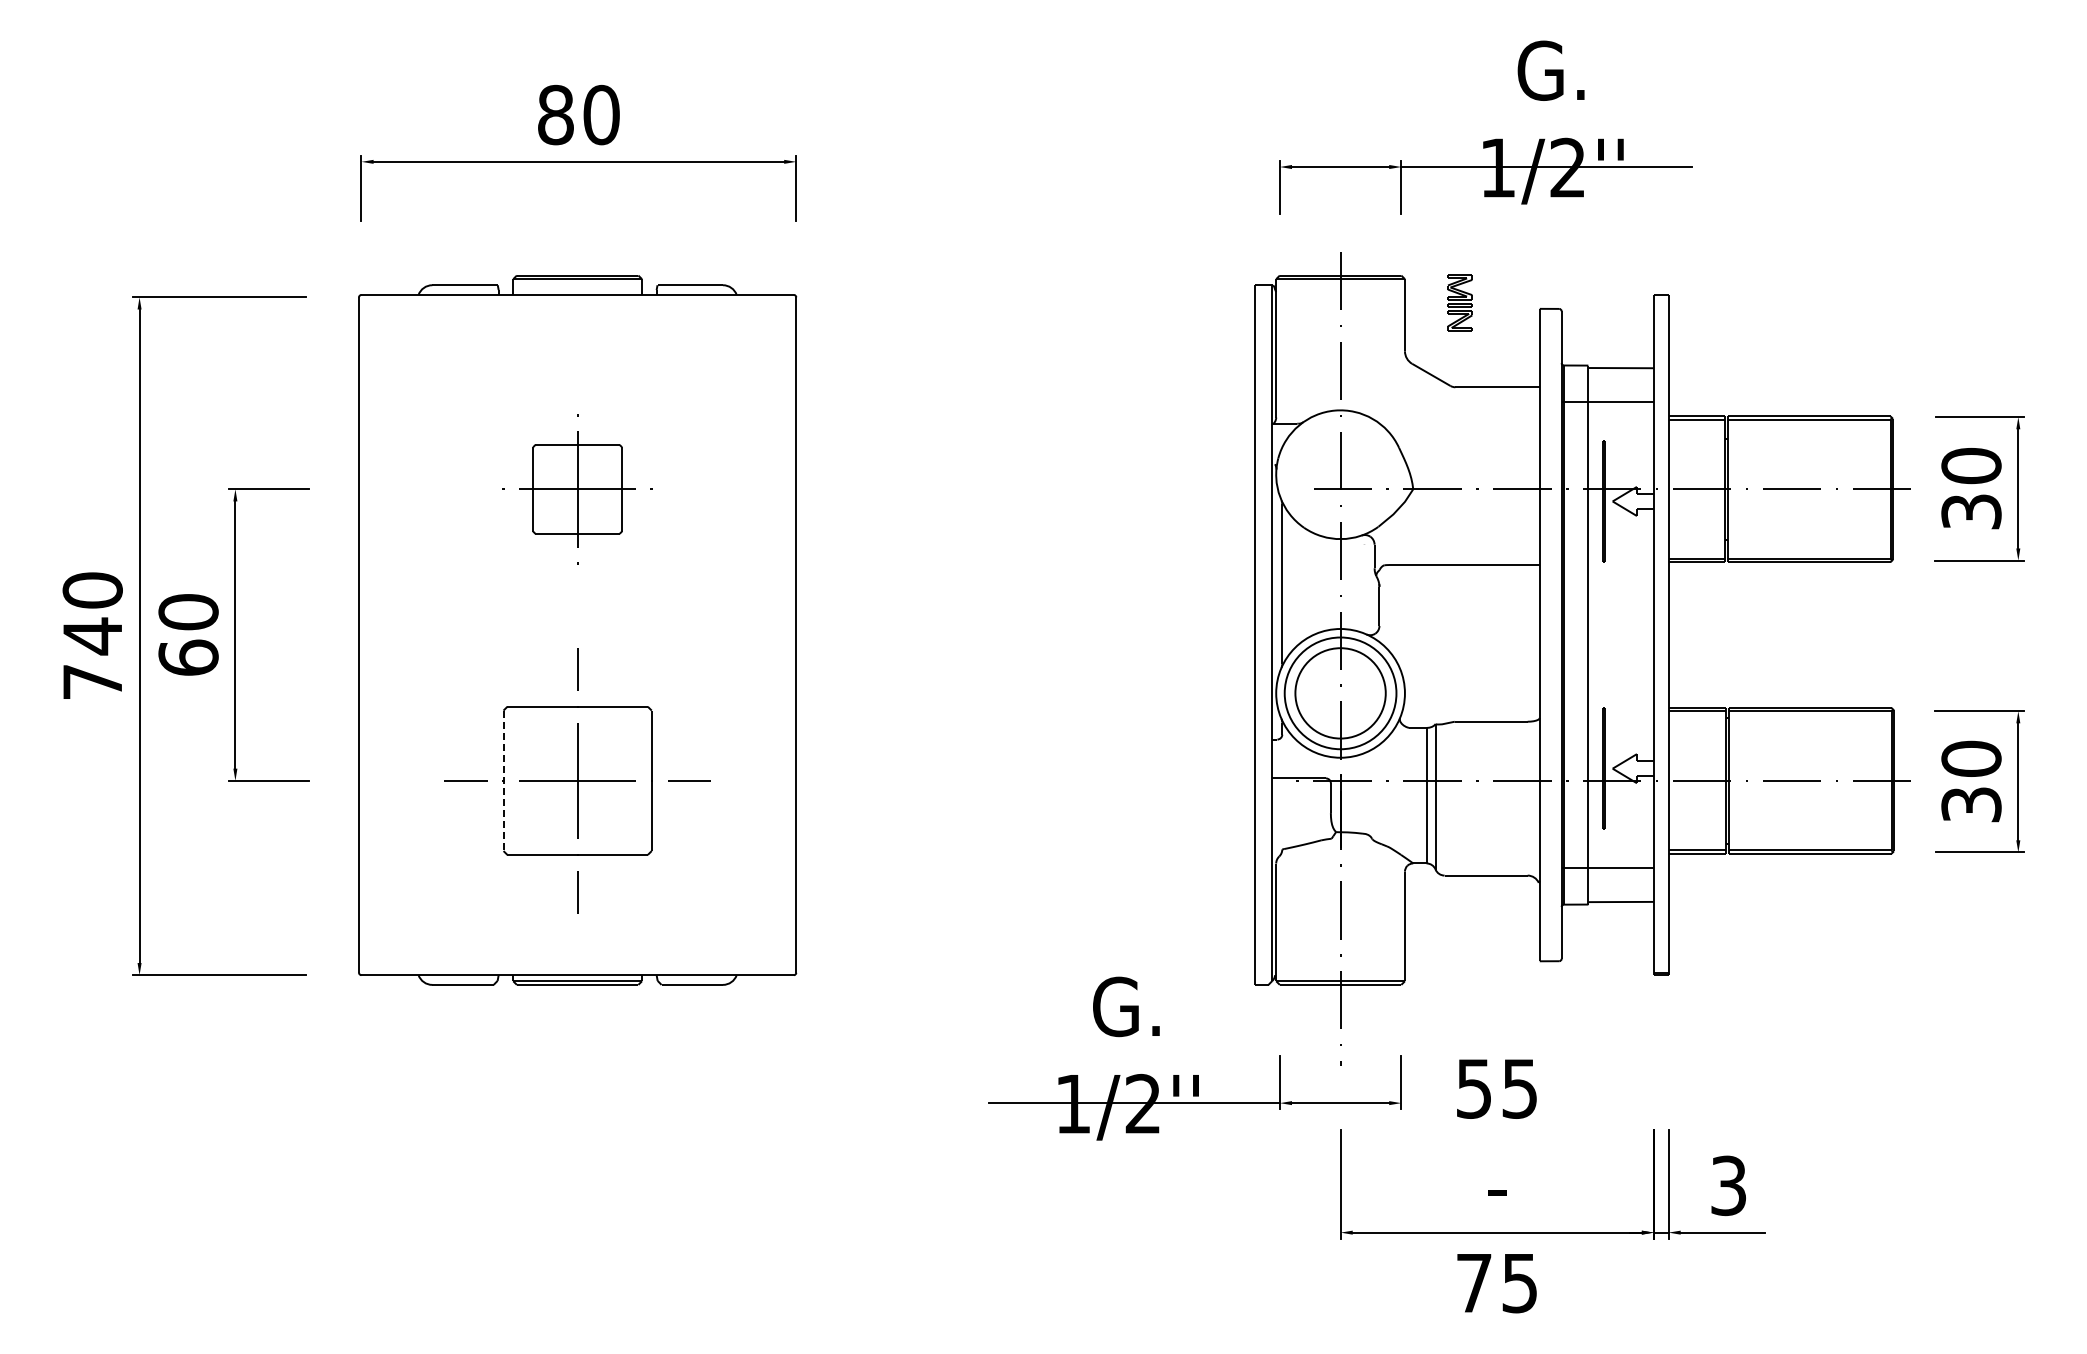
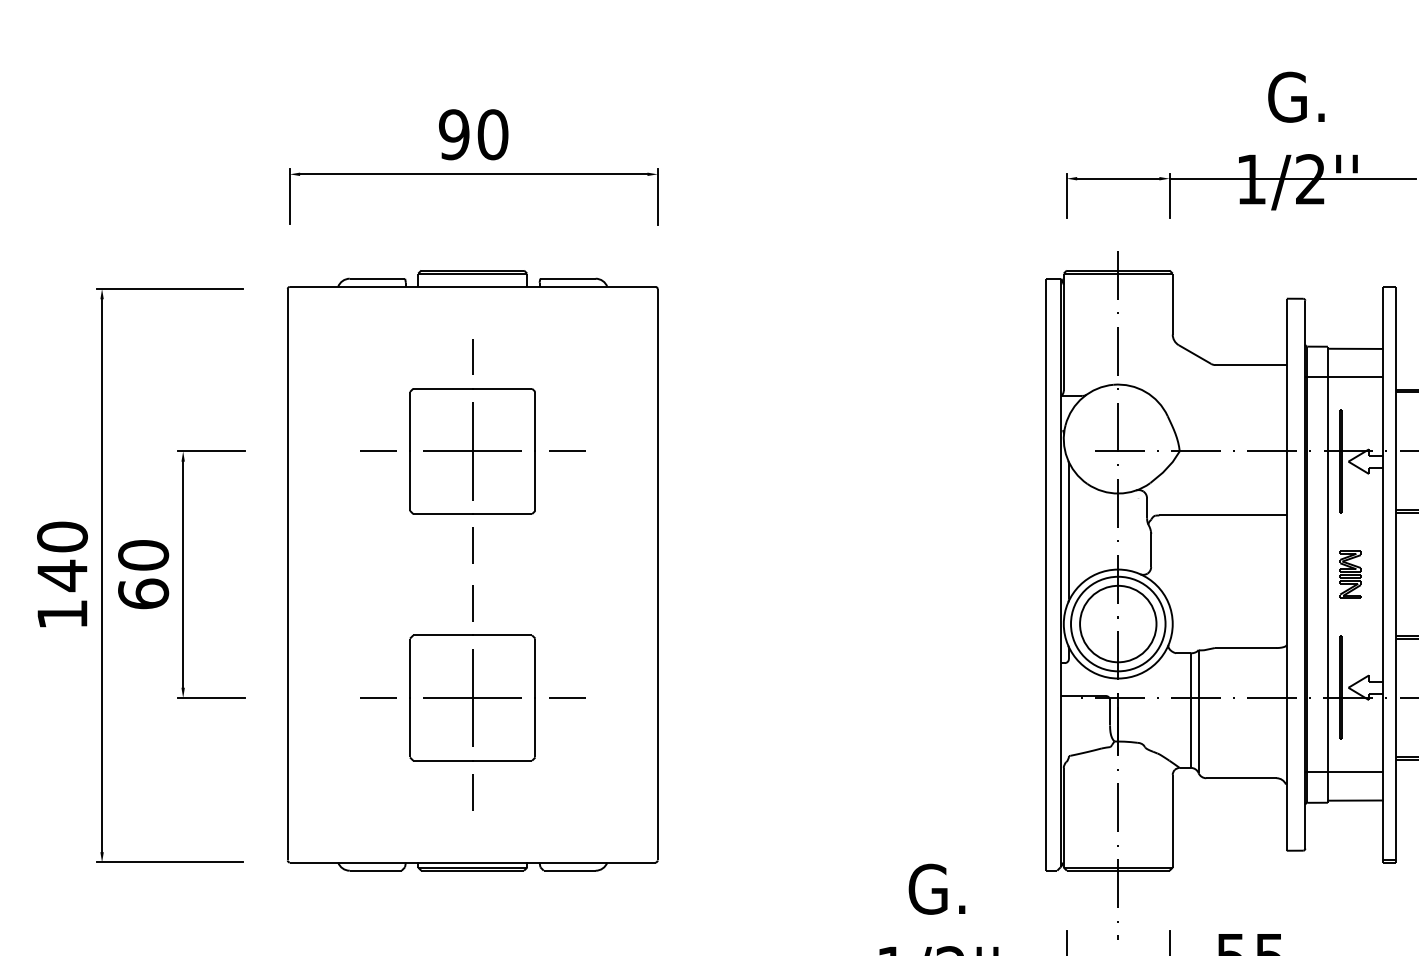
text: (555, 115) -> (454, 135), 80 -> 90
part: (1459, 302) -> (1350, 574), moved
part: (577, 489) -> (472, 451), size x1.67
text: (92, 681) -> (62, 614), 740 -> 140
line: (503, 781) -> (410, 698), dashed -> solid

